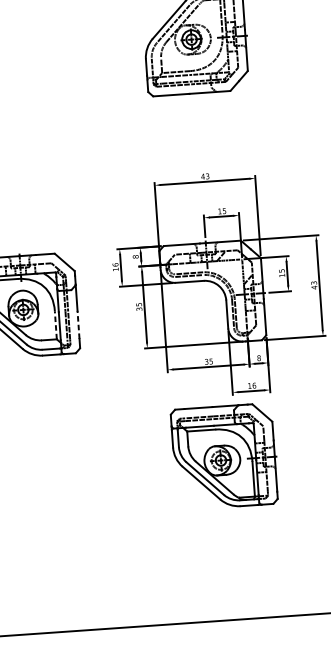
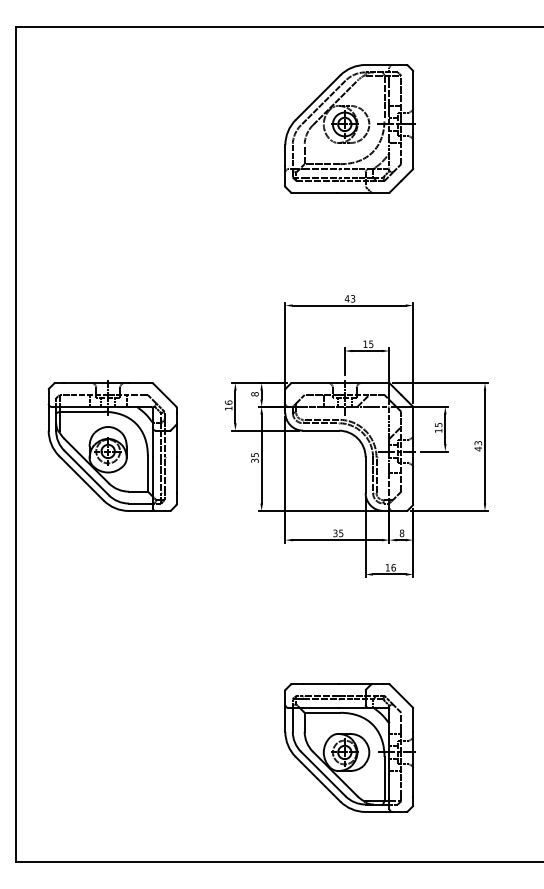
line: (55, 325) -> (147, 473), dashed -> solid
line: (78, 325) -> (176, 475), dashed -> solid
part: (224, 456) -> (349, 747), moved

